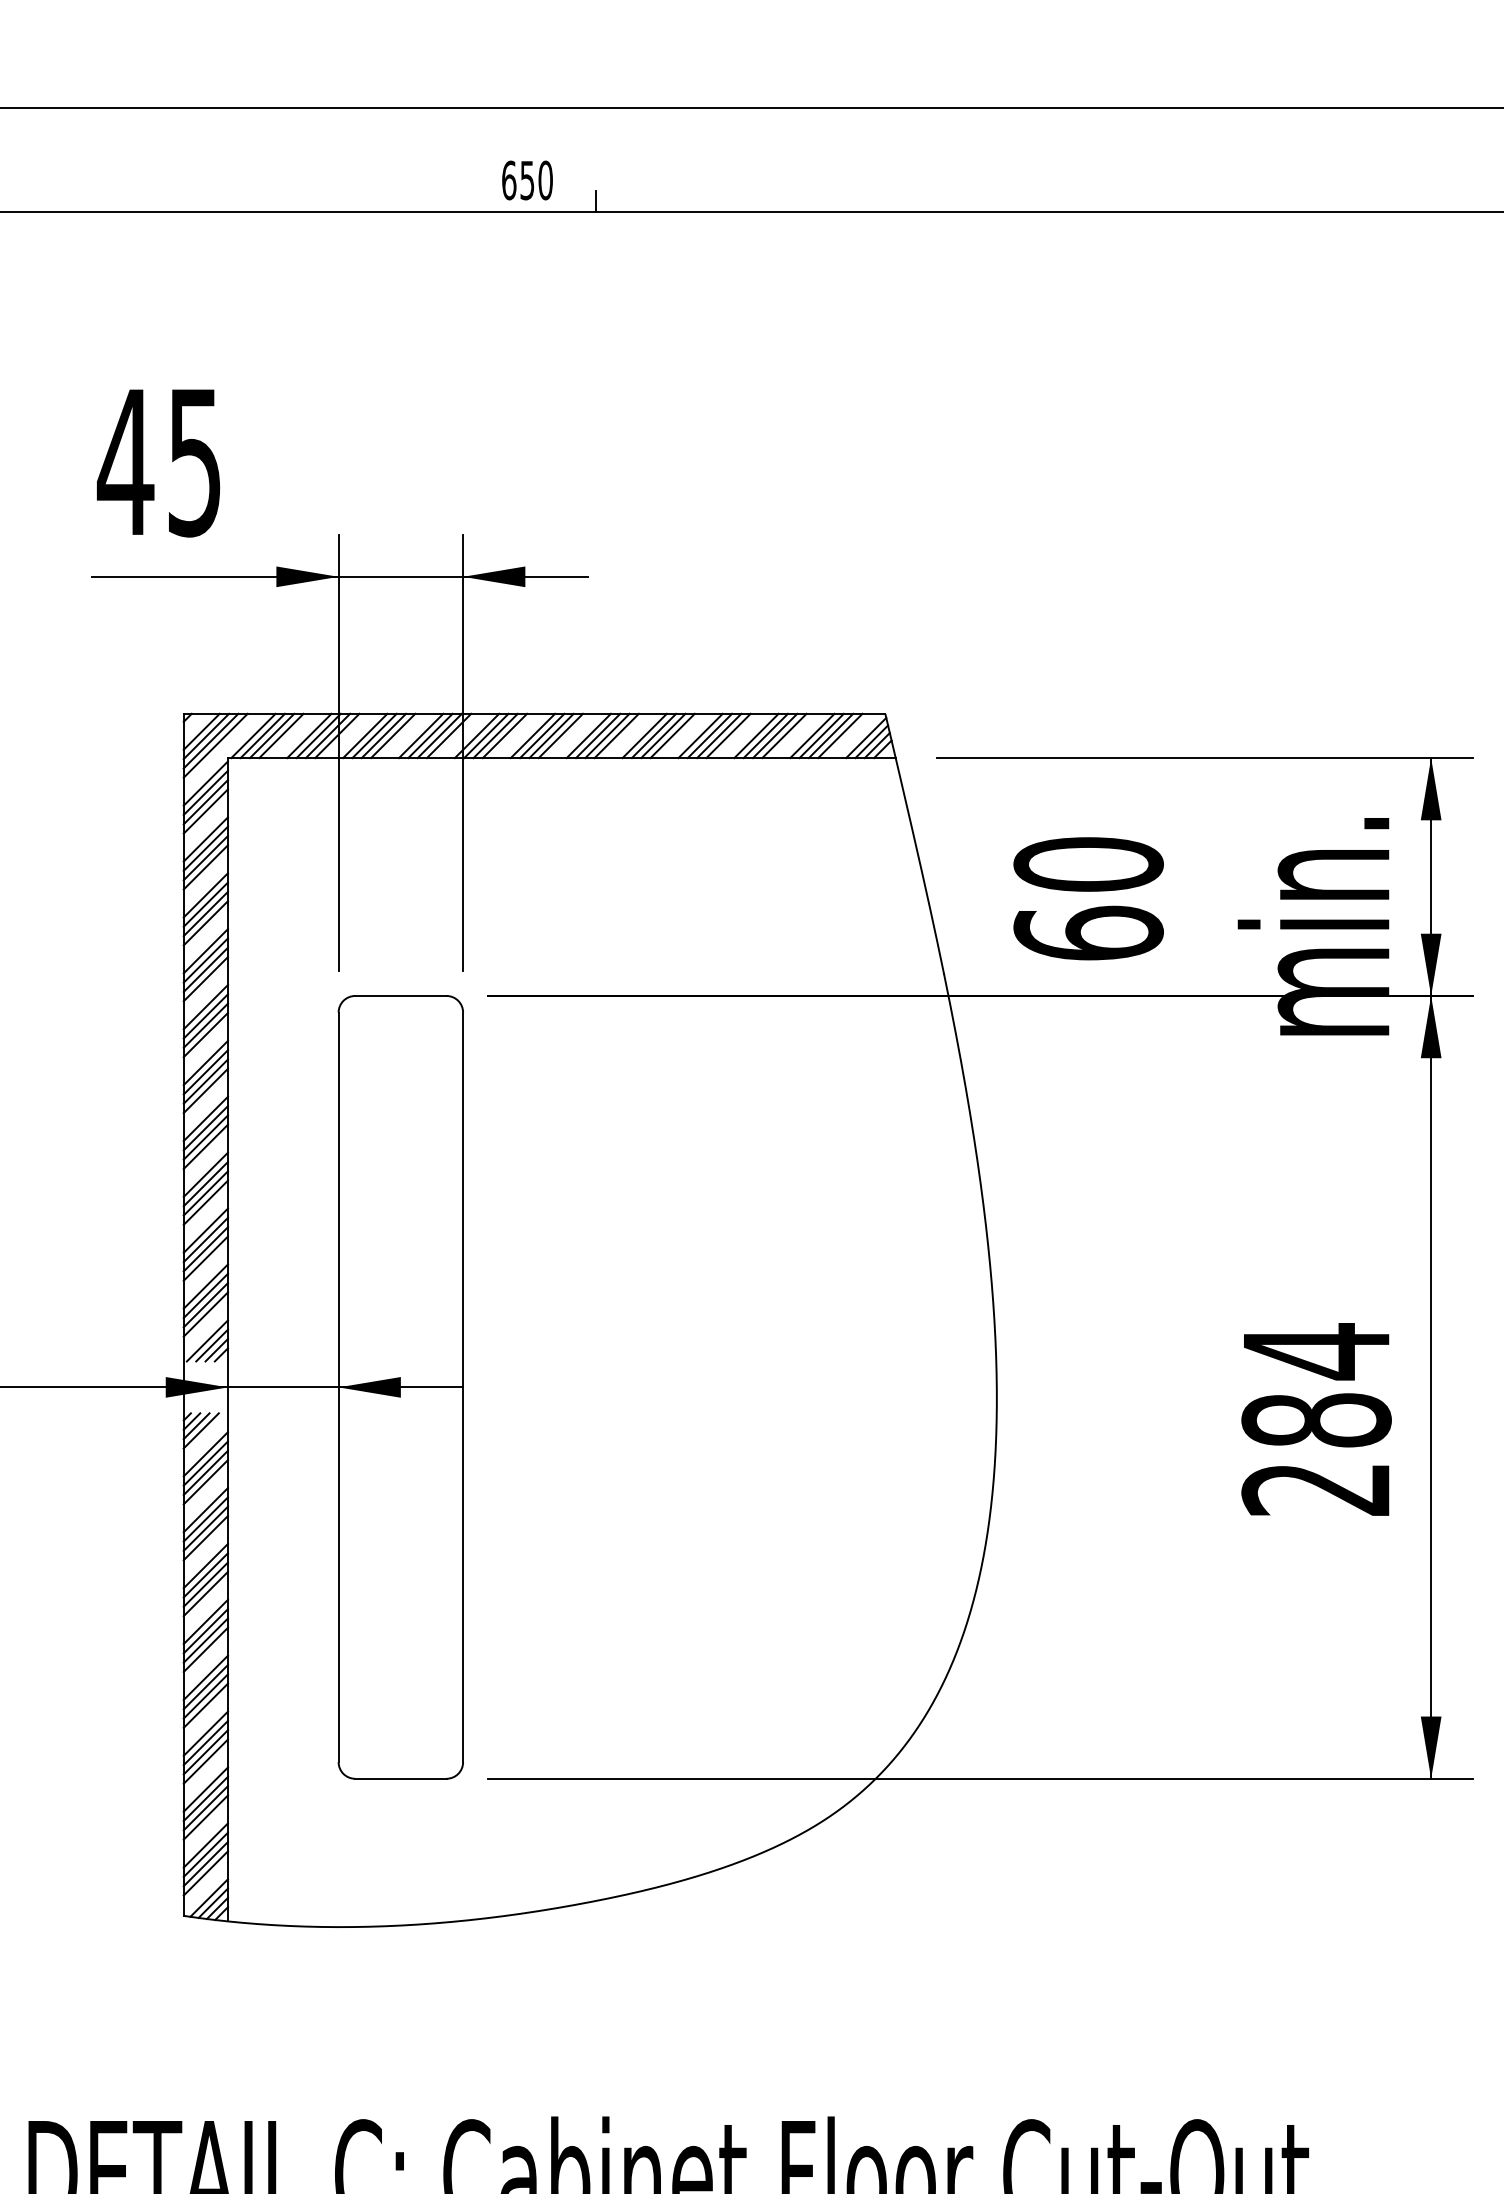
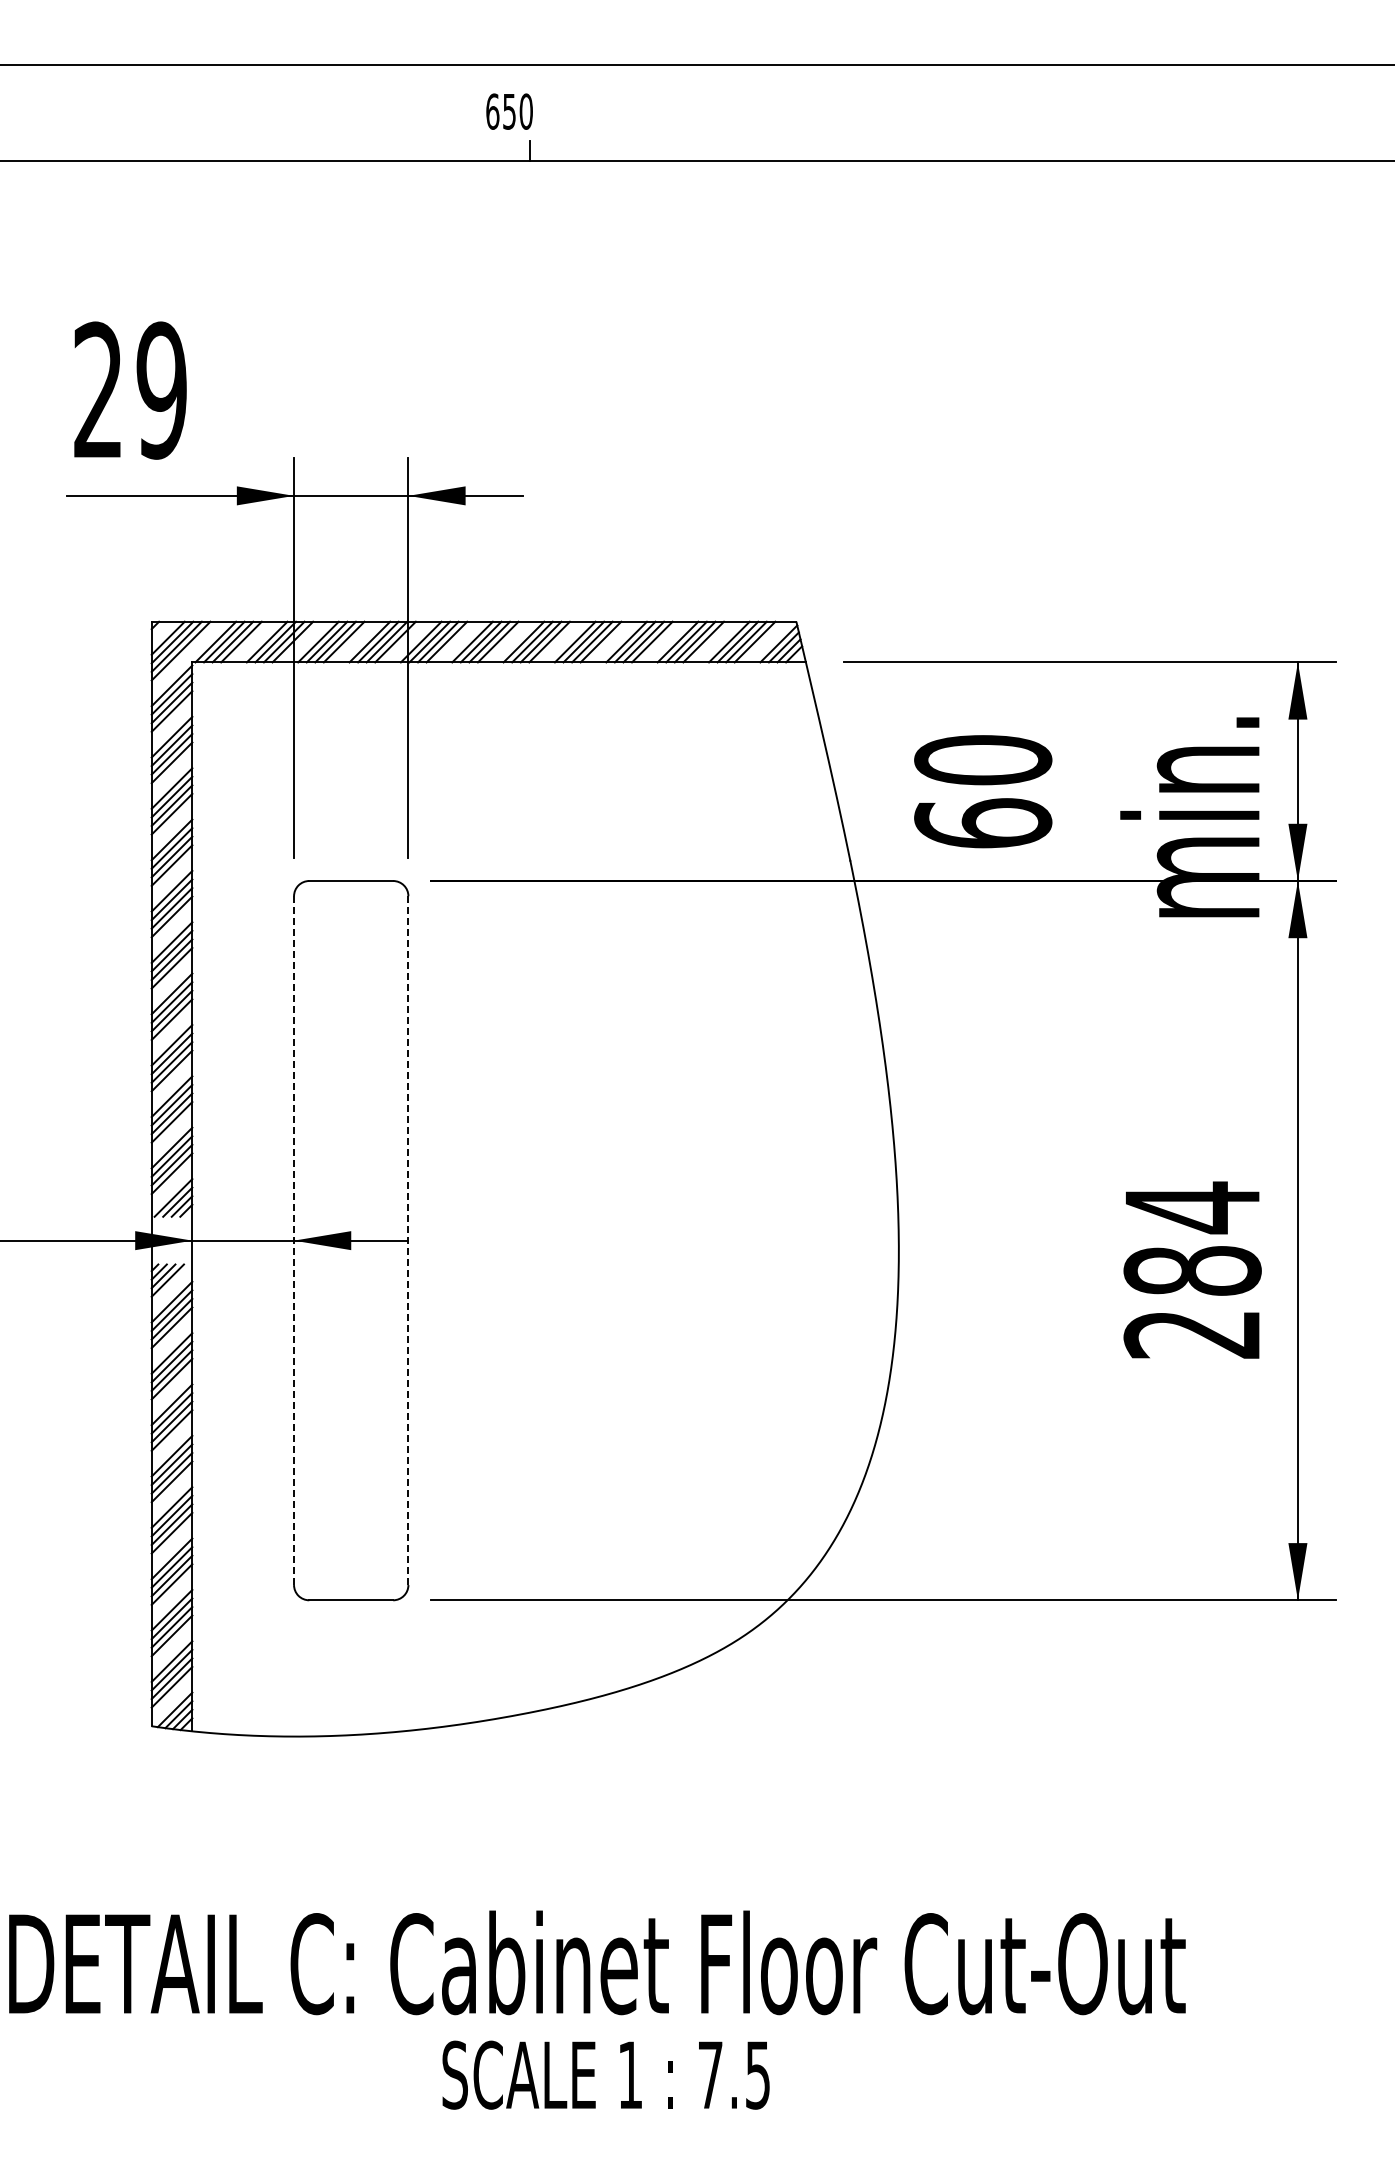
text: (527, 180) -> (509, 111), moved
text: (159, 462) -> (129, 390), 45 -> 29
line: (463, 1387) -> (408, 1240), solid -> dashed
line: (339, 1388) -> (294, 1241), solid -> dashed

